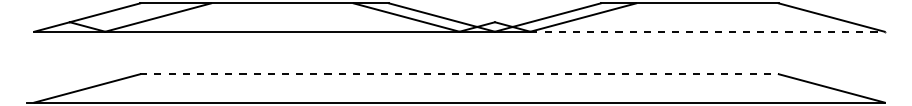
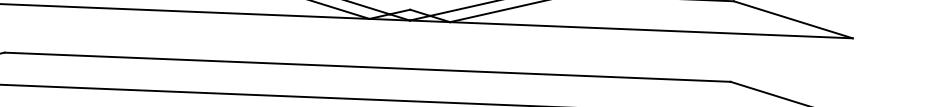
line: (708, 31) -> (652, 30), dashed -> solid
line: (460, 74) -> (368, 67), dashed -> solid

